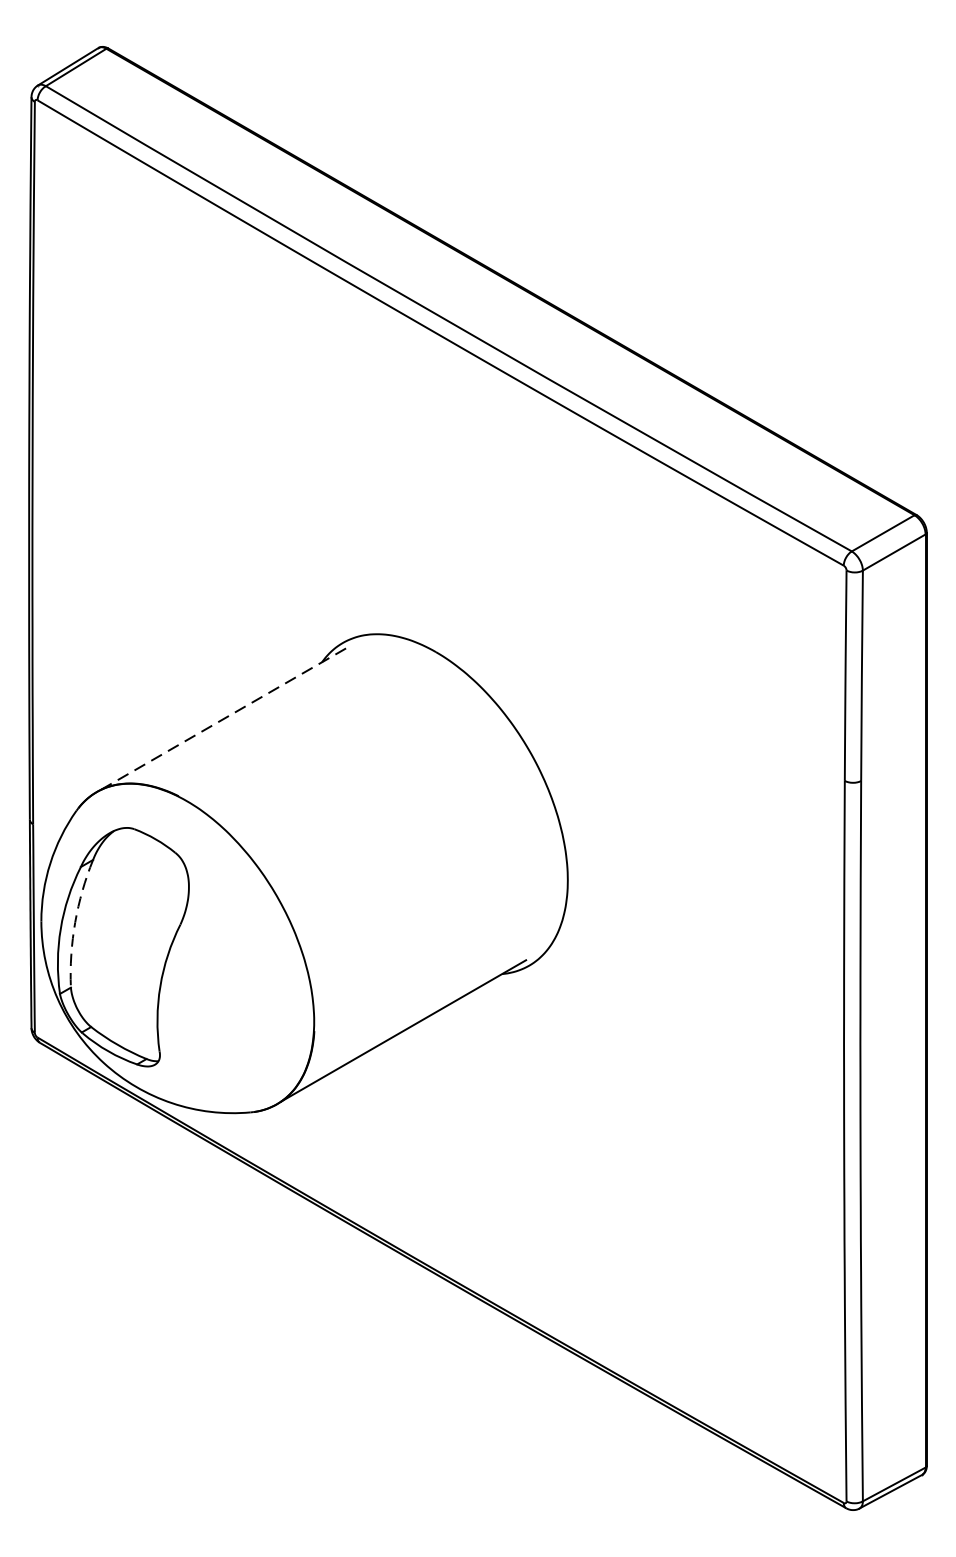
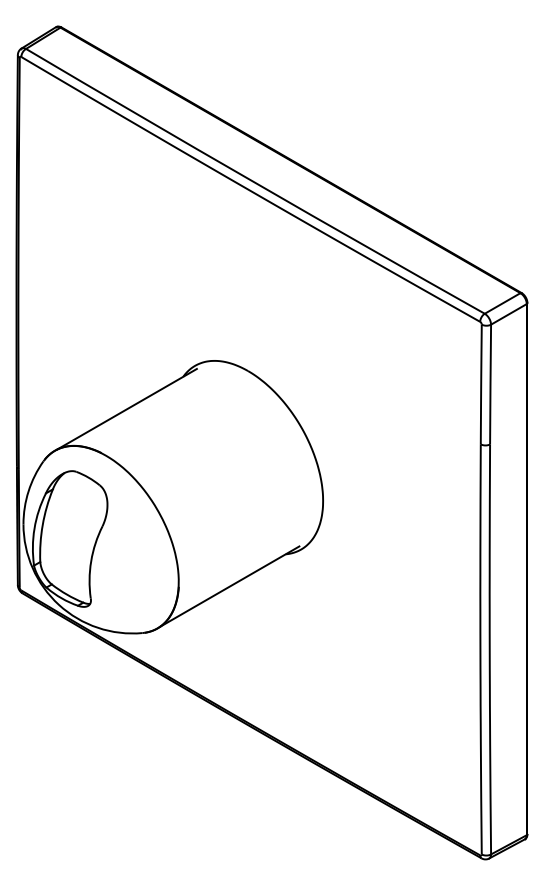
line: (222, 719) -> (126, 409), dashed -> solid
arc: (74, 923) -> (42, 525), dashed -> solid

